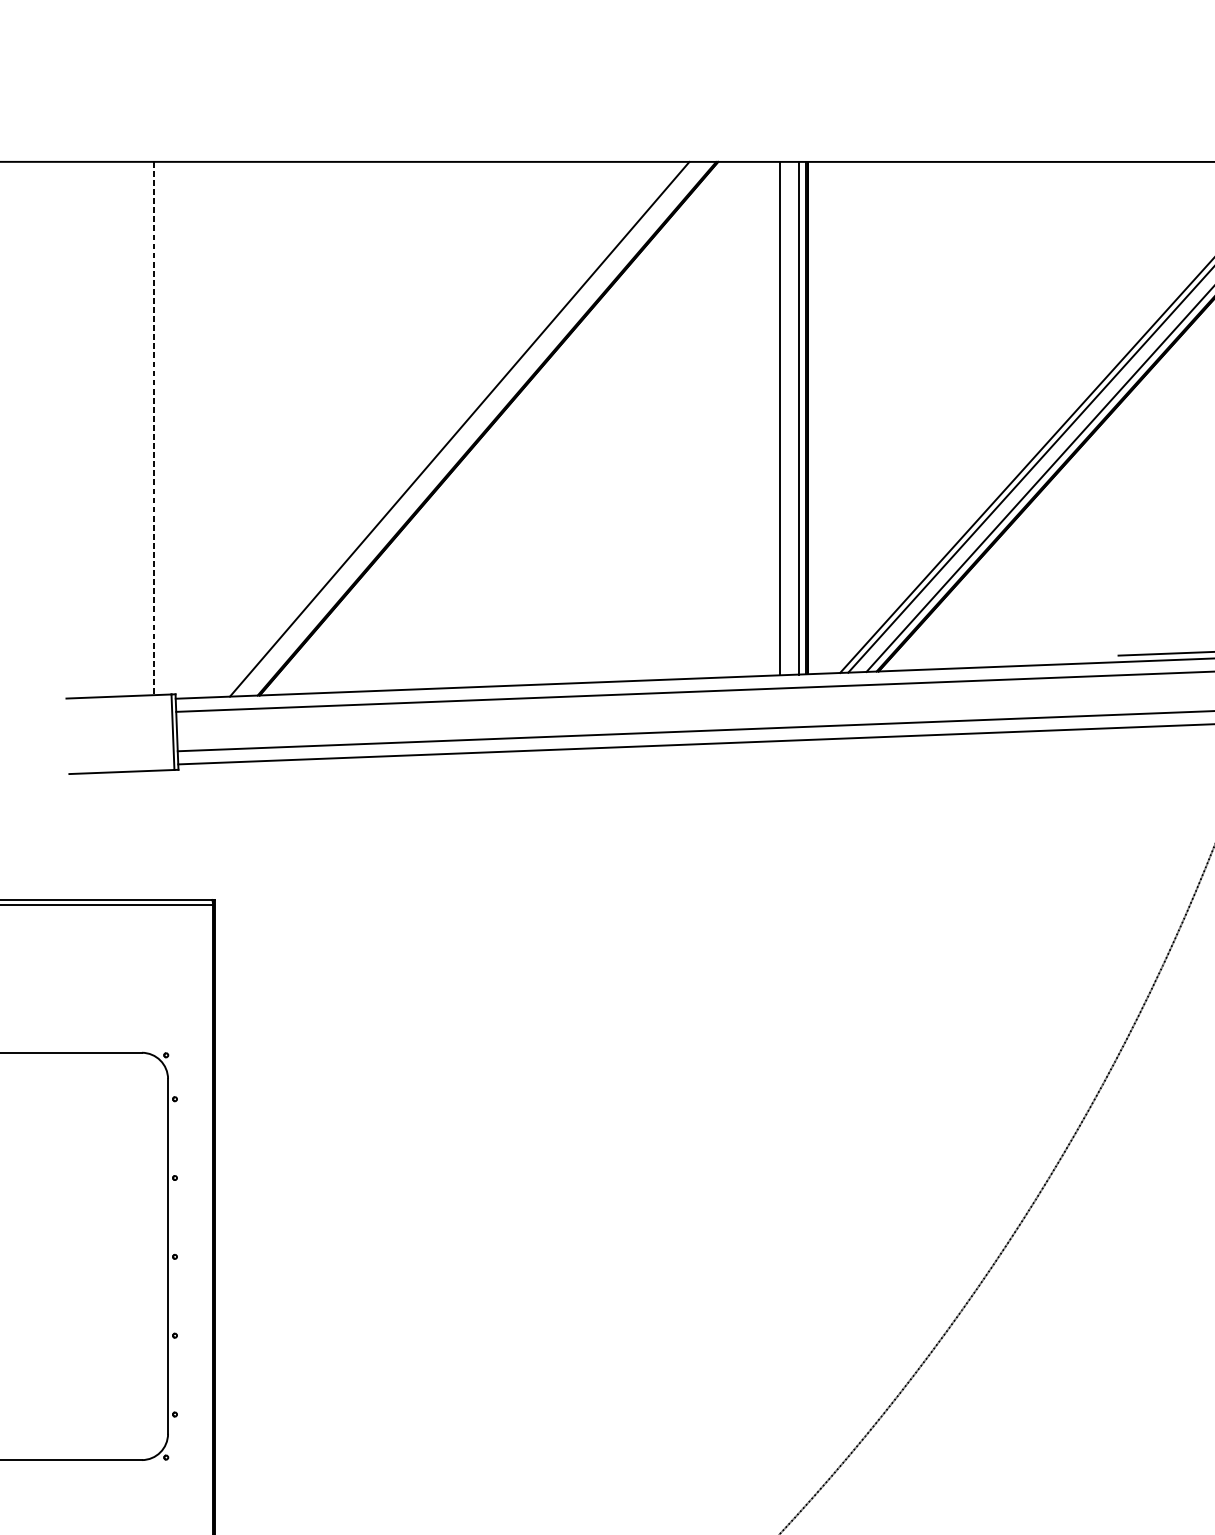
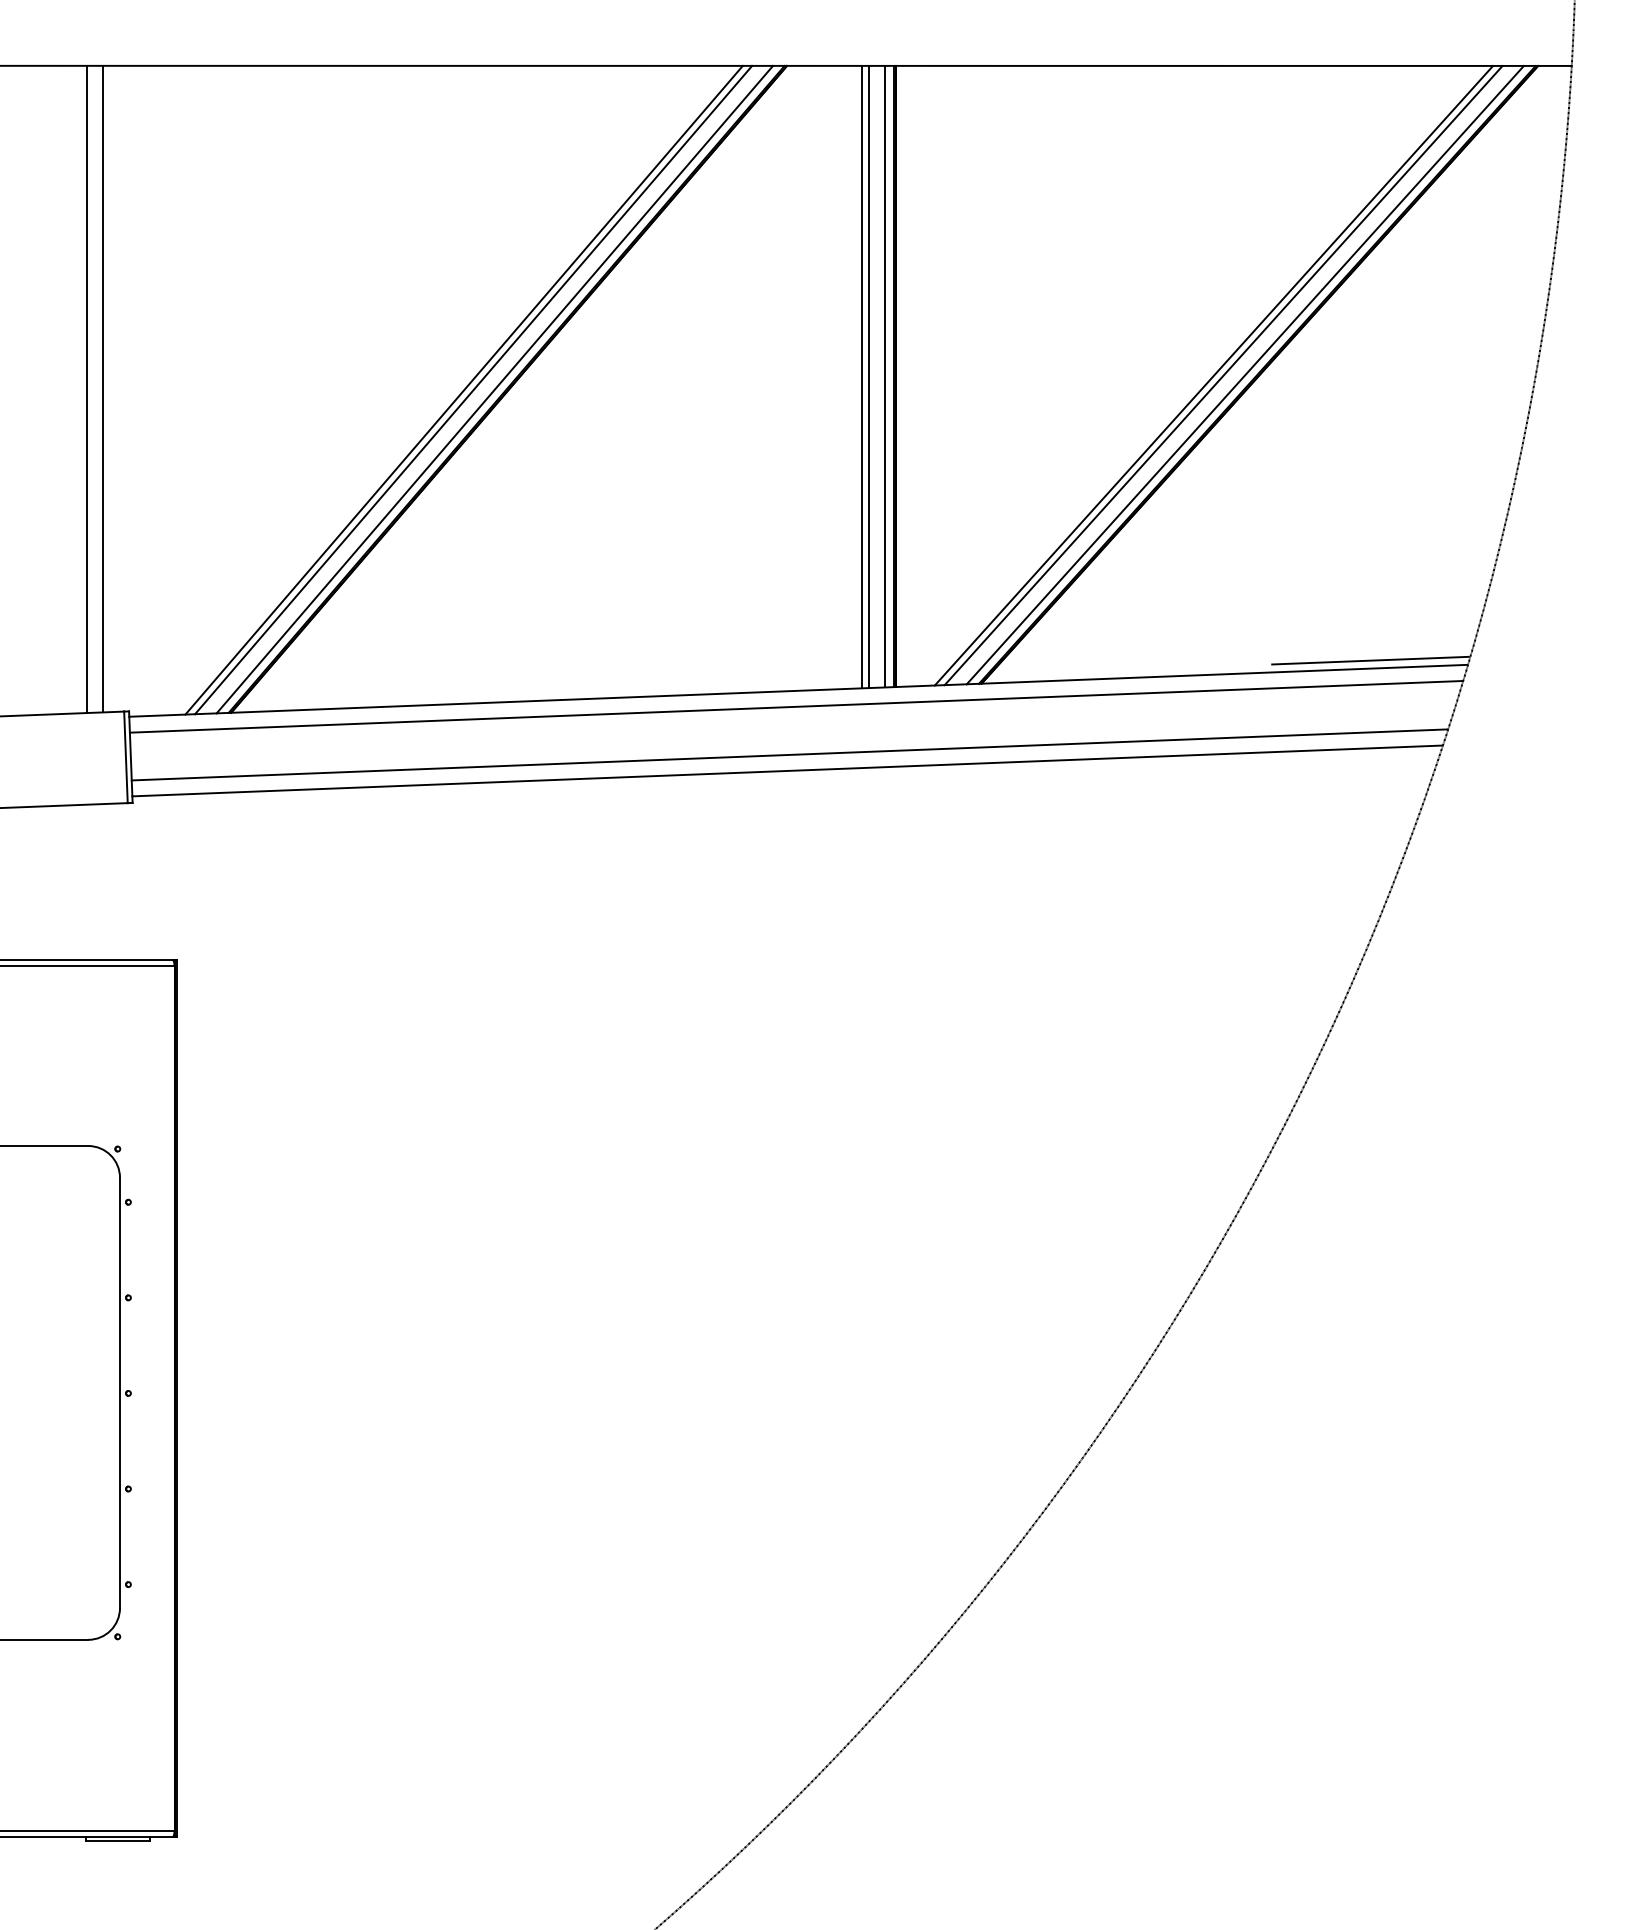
line: (785, 418) -> (868, 376), added
line: (140, 428) -> (86, 389), added
line: (153, 428) -> (102, 389), dashed -> solid
line: (451, 428) -> (463, 389), added
line: (476, 428) -> (494, 389), added

